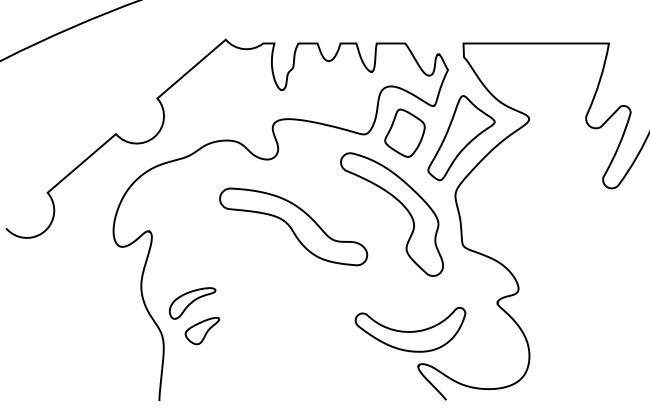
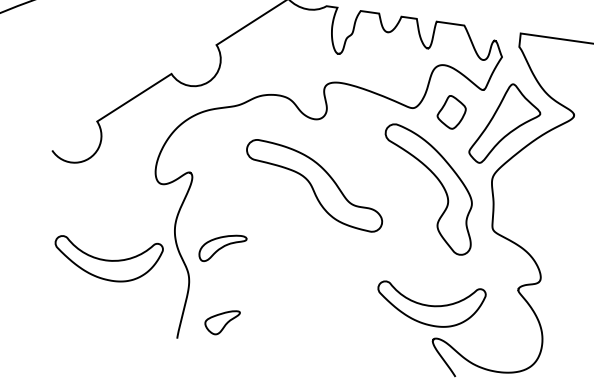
part: (404, 132) -> (451, 111), size x0.7
part: (293, 226) -> (314, 185), moved
part: (77, 329) -> (107, 258), added
part: (202, 331) -> (222, 322), moved

